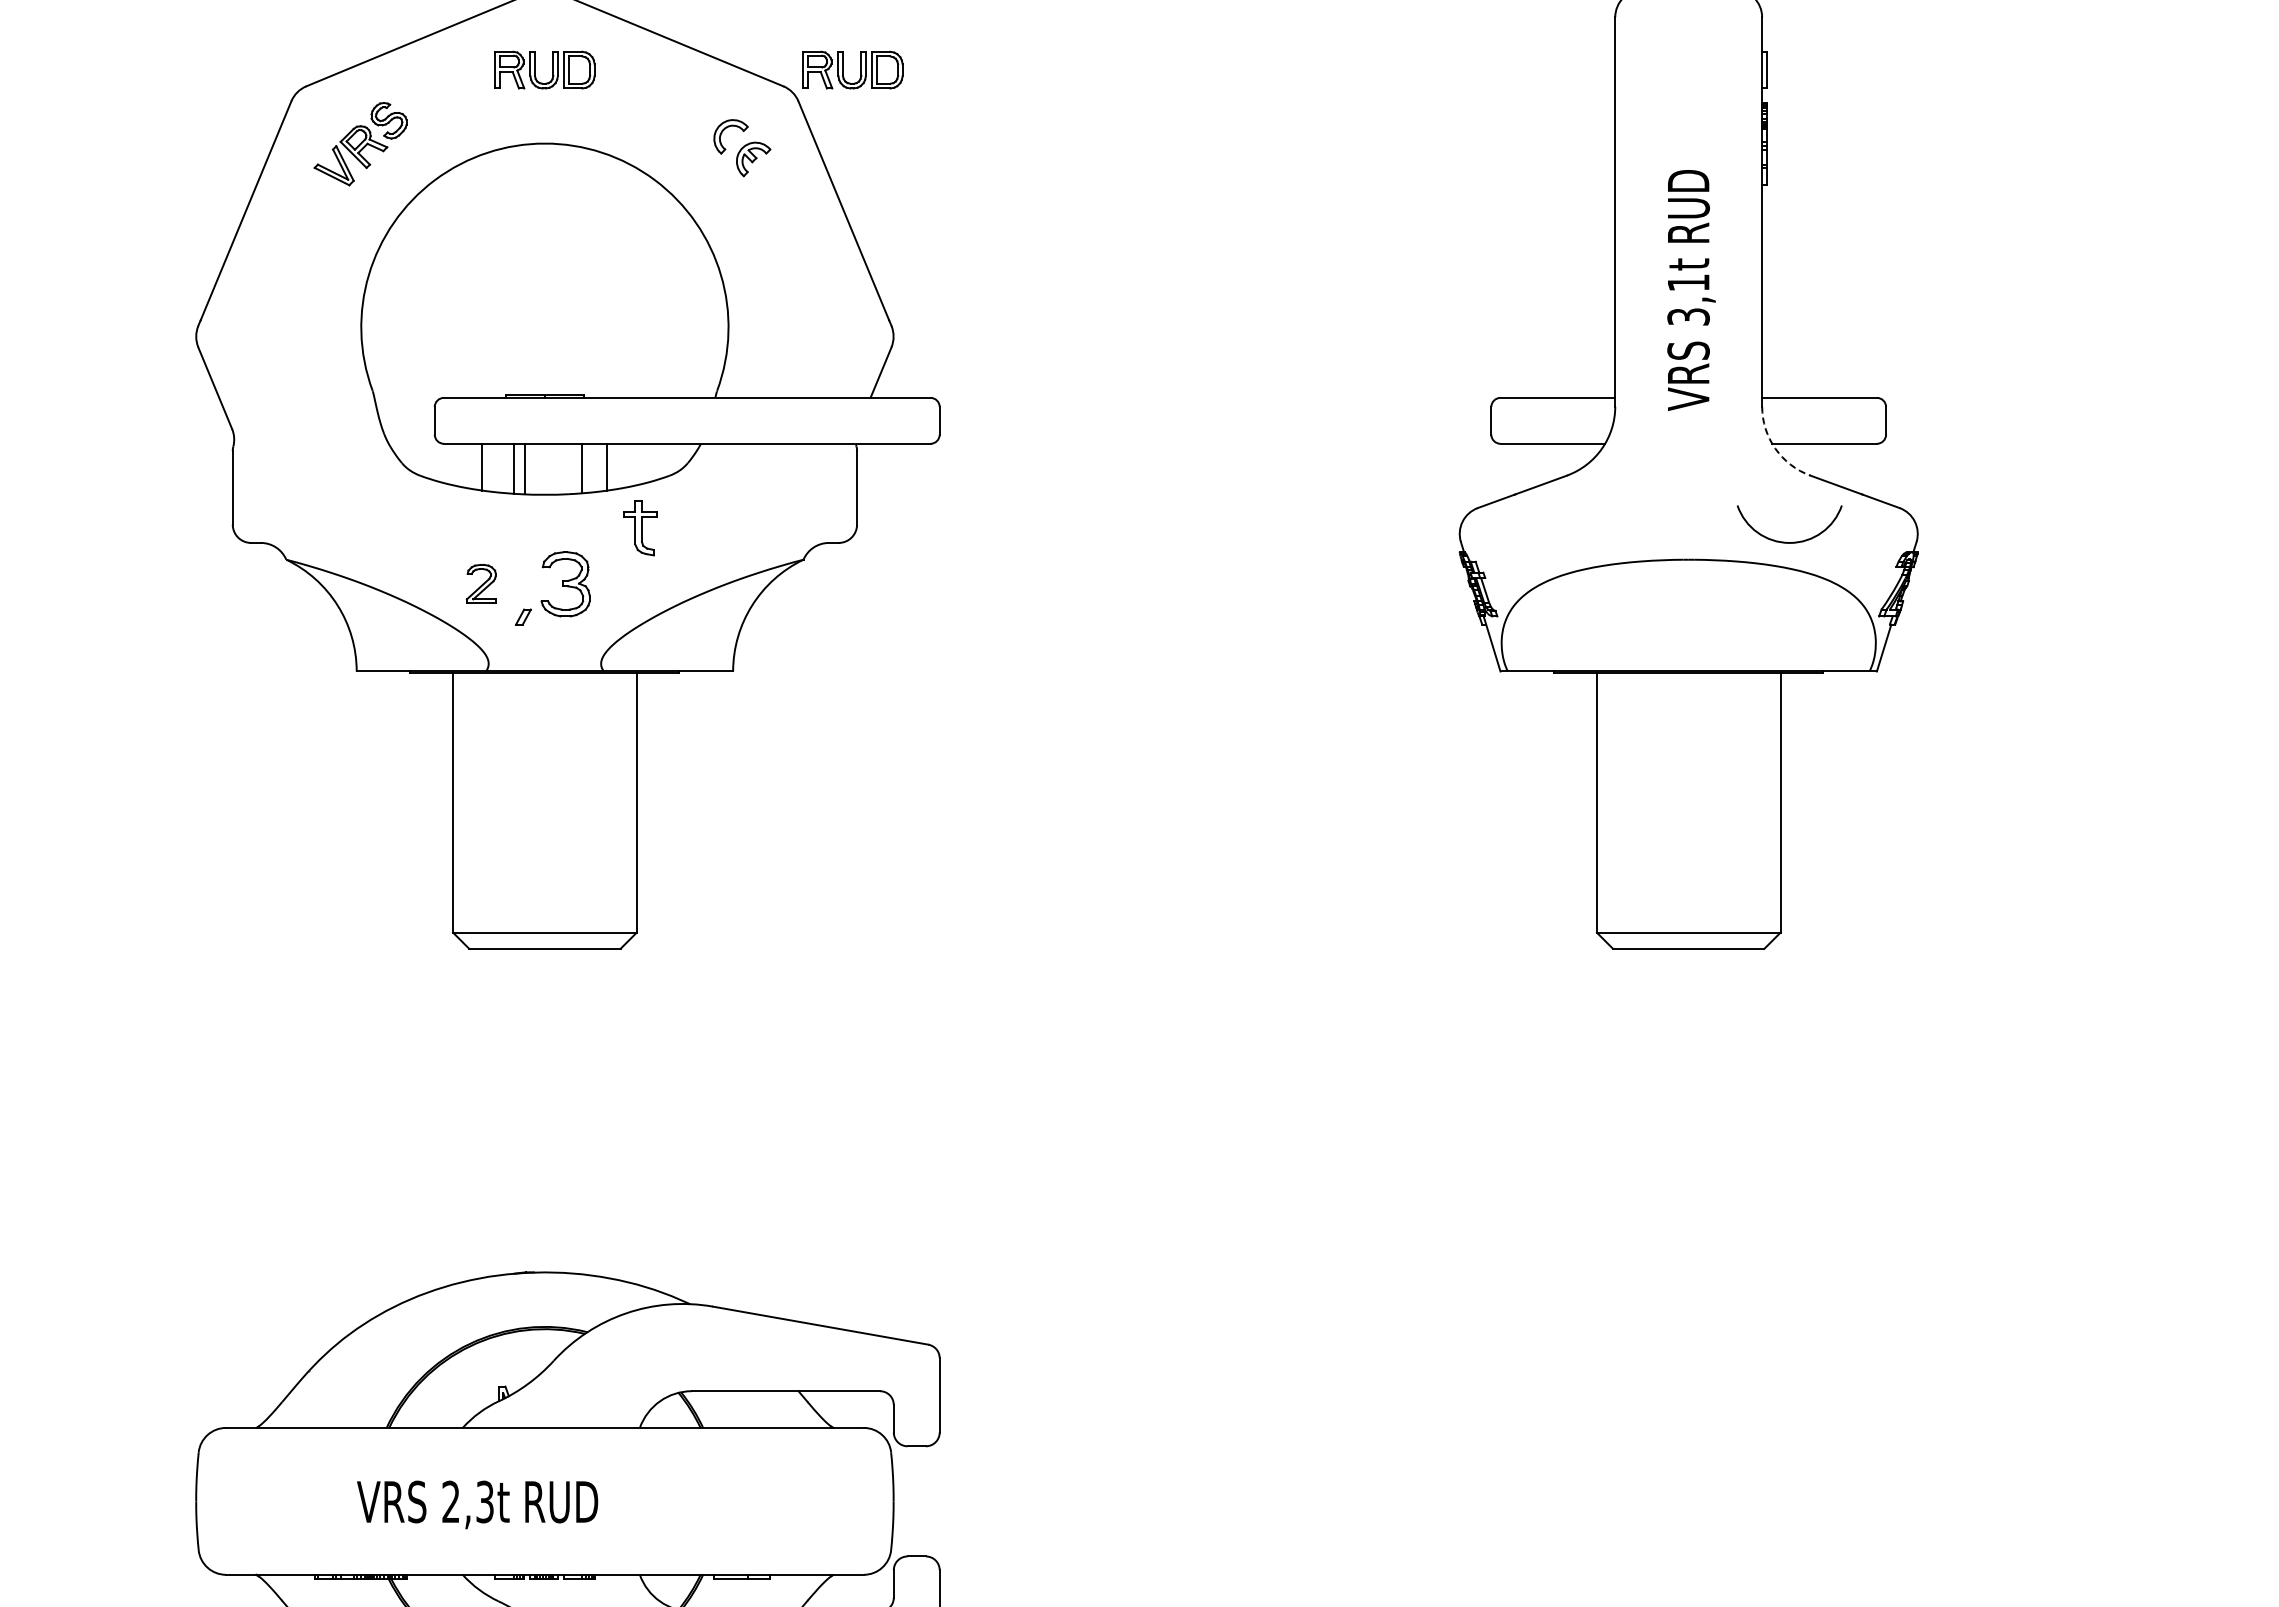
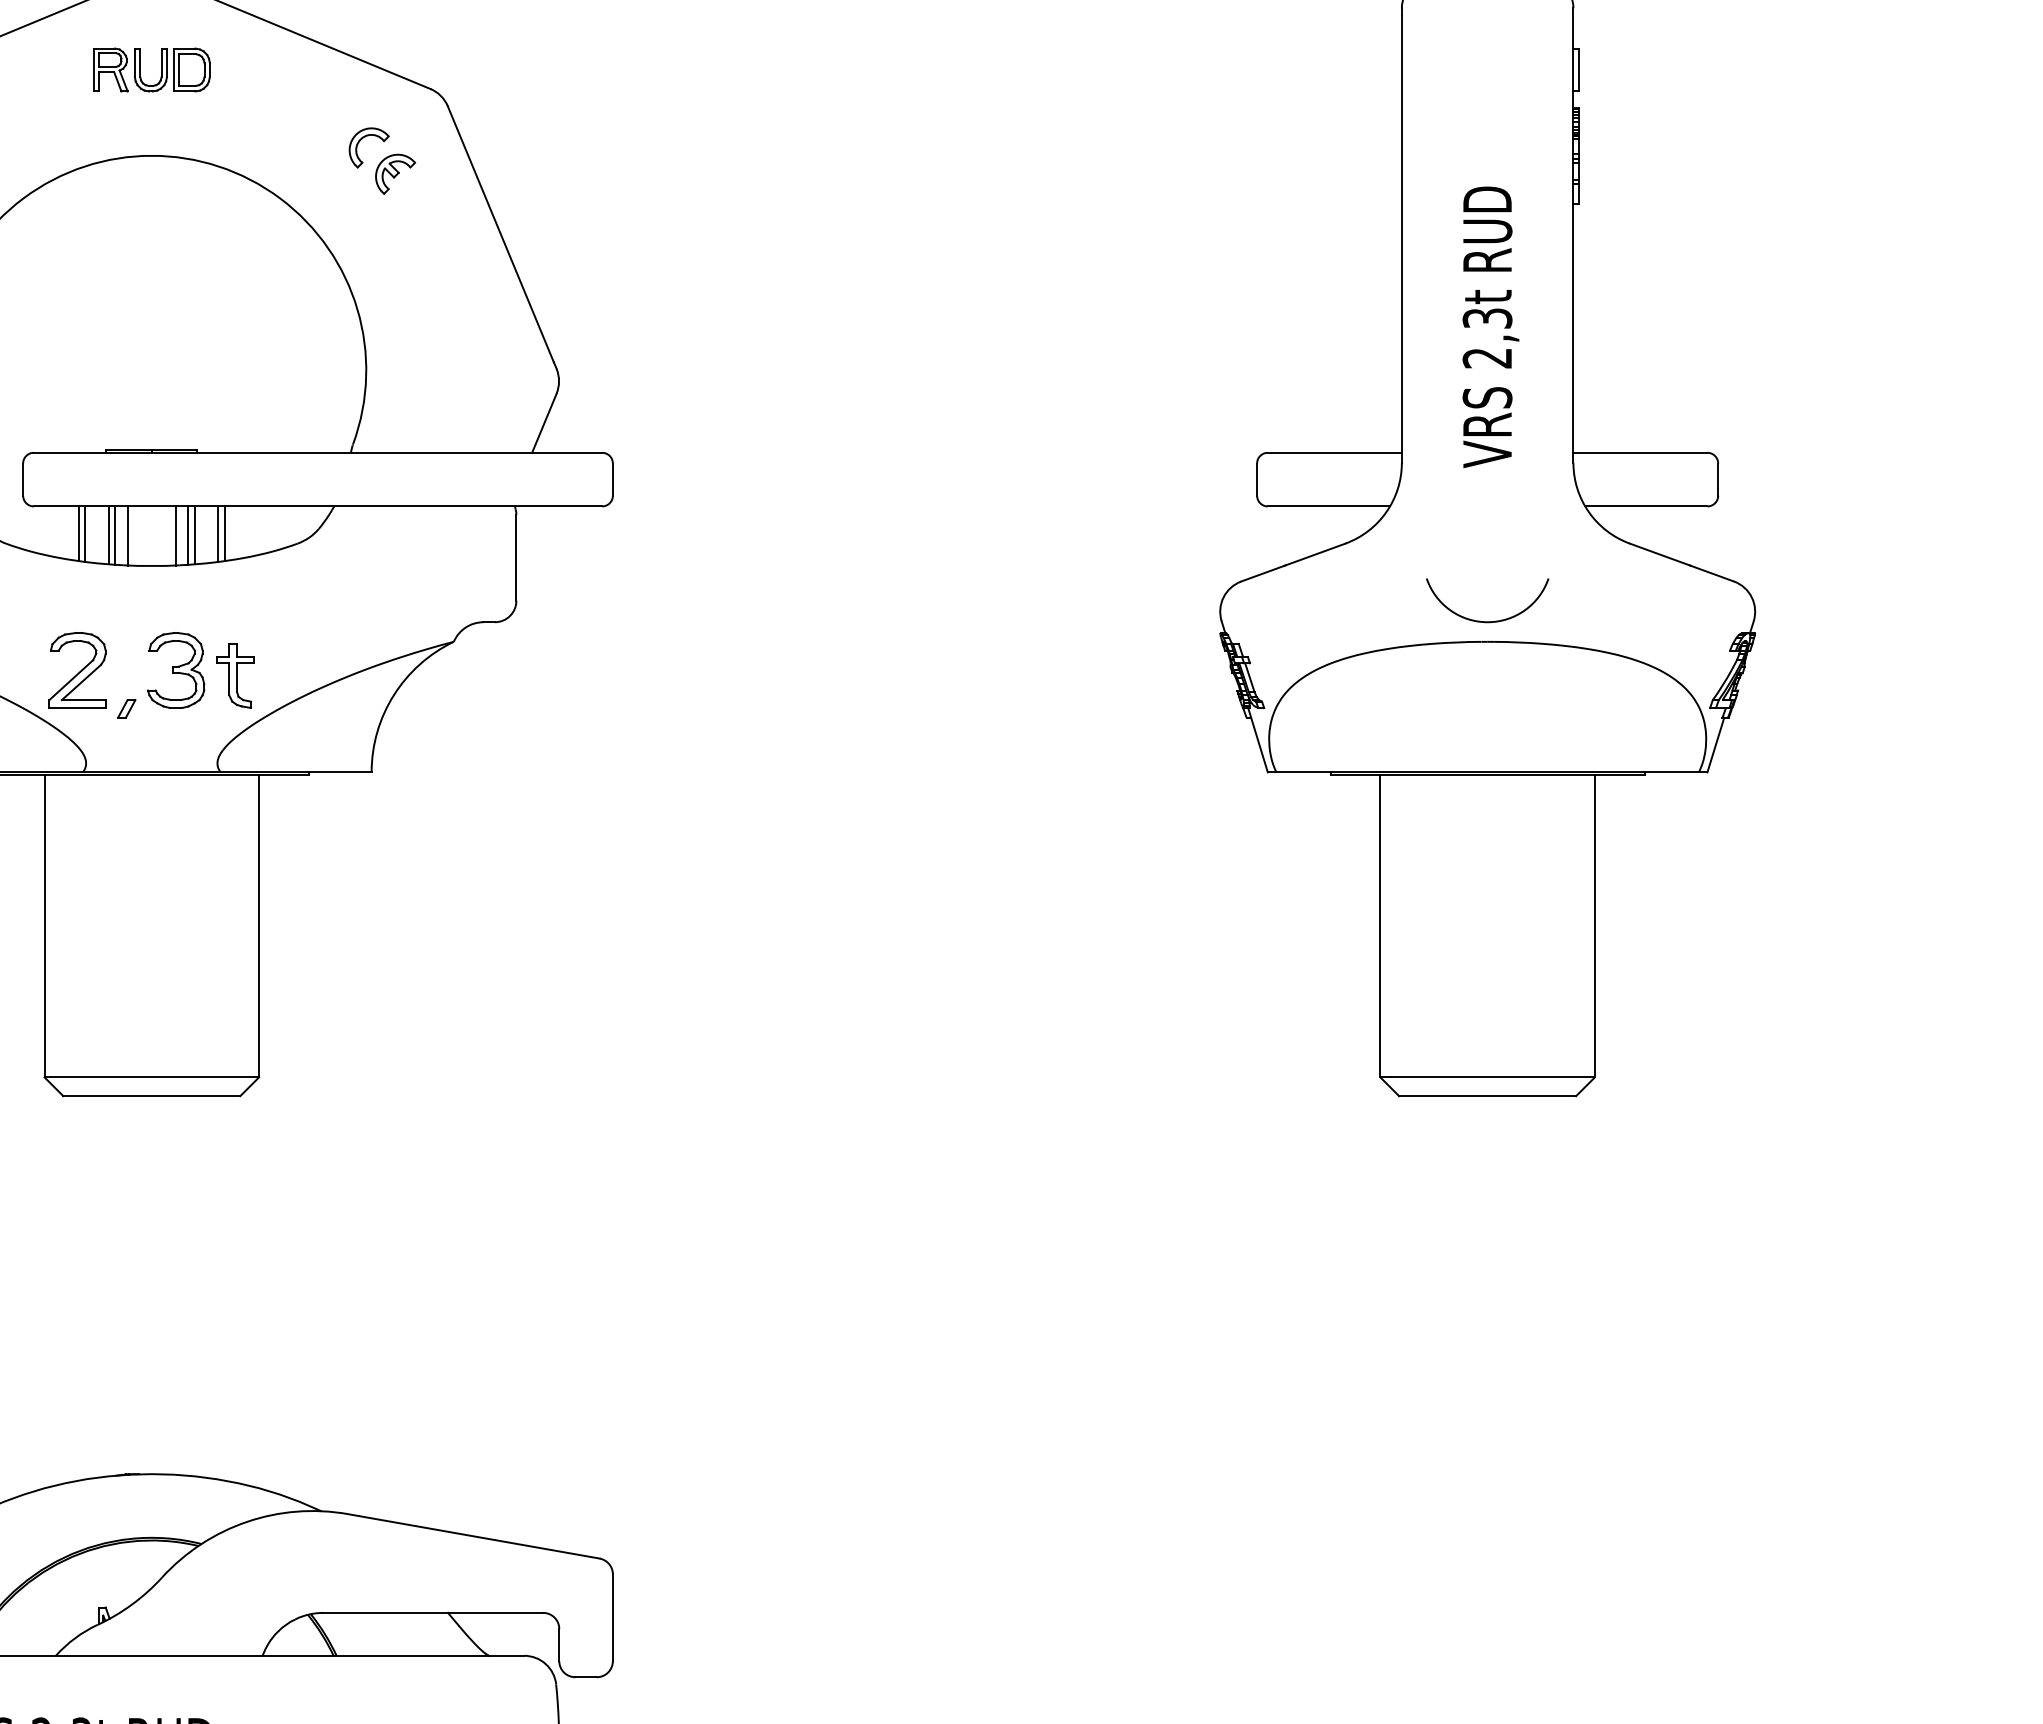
part: (860, 69) -> (520, 69), removed
text: (1688, 299) -> (1487, 337), 3,1t -> 2,3t
arc: (1775, 448) -> (1589, 511), dashed -> solid
line: (487, 467) -> (84, 534), added
line: (601, 467) -> (217, 534), added
line: (508, 468) -> (109, 535), added
line: (565, 468) -> (175, 535), added
line: (576, 468) -> (188, 535), added
part: (640, 528) -> (235, 676), moved
arc: (1785, 541) -> (1482, 620), moved
part: (481, 583) -> (77, 669), size x1.67

